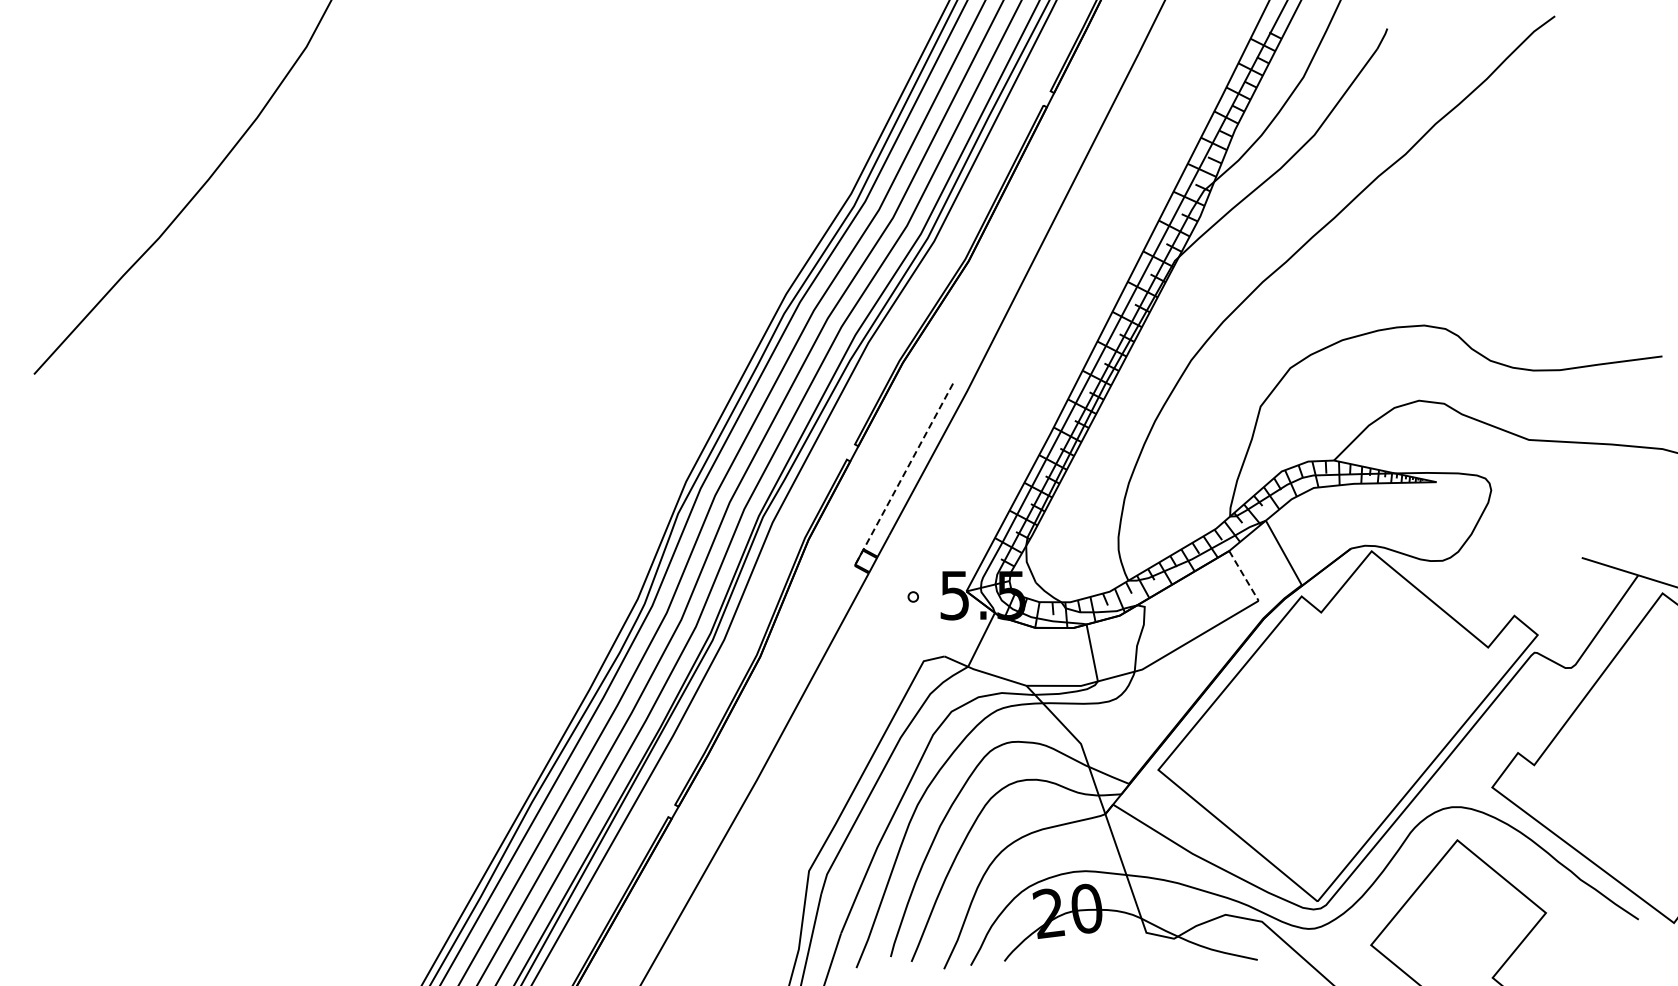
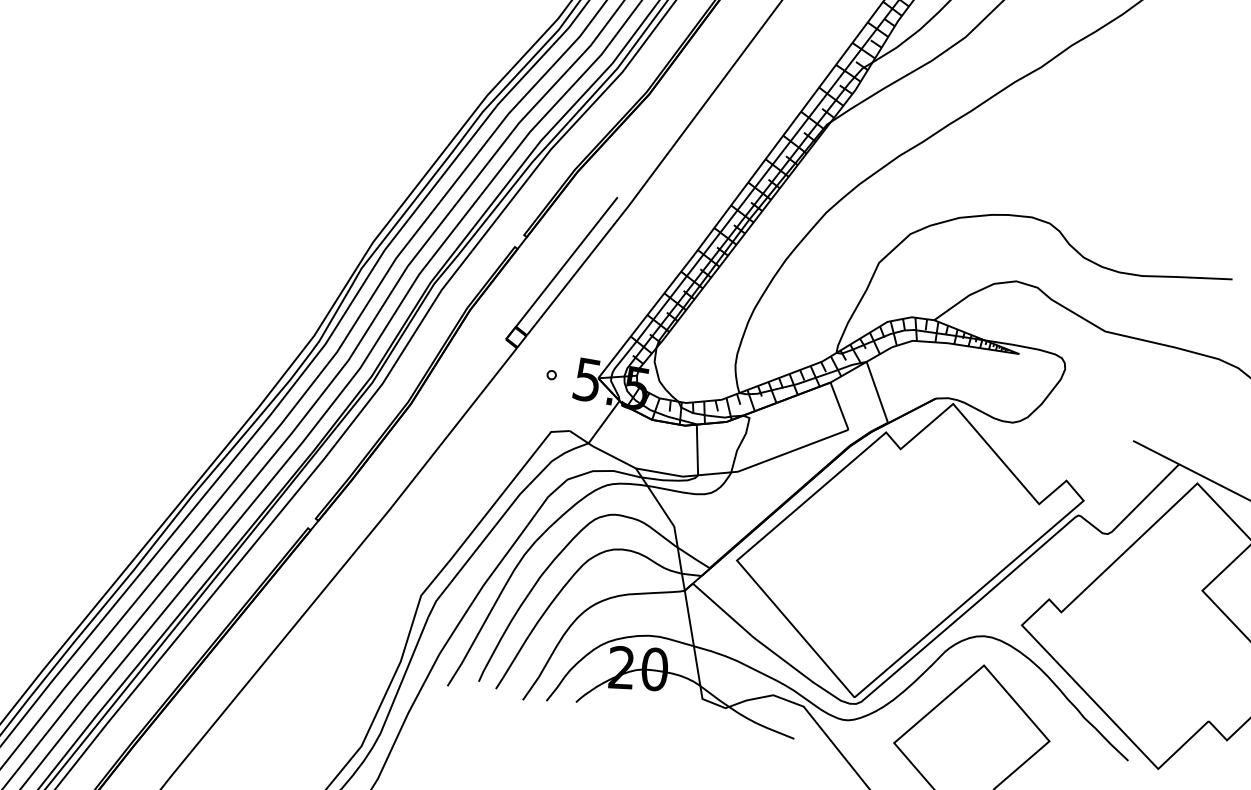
line: (903, 474) -> (561, 268), dashed -> solid
line: (1243, 575) -> (839, 405), dashed -> solid

